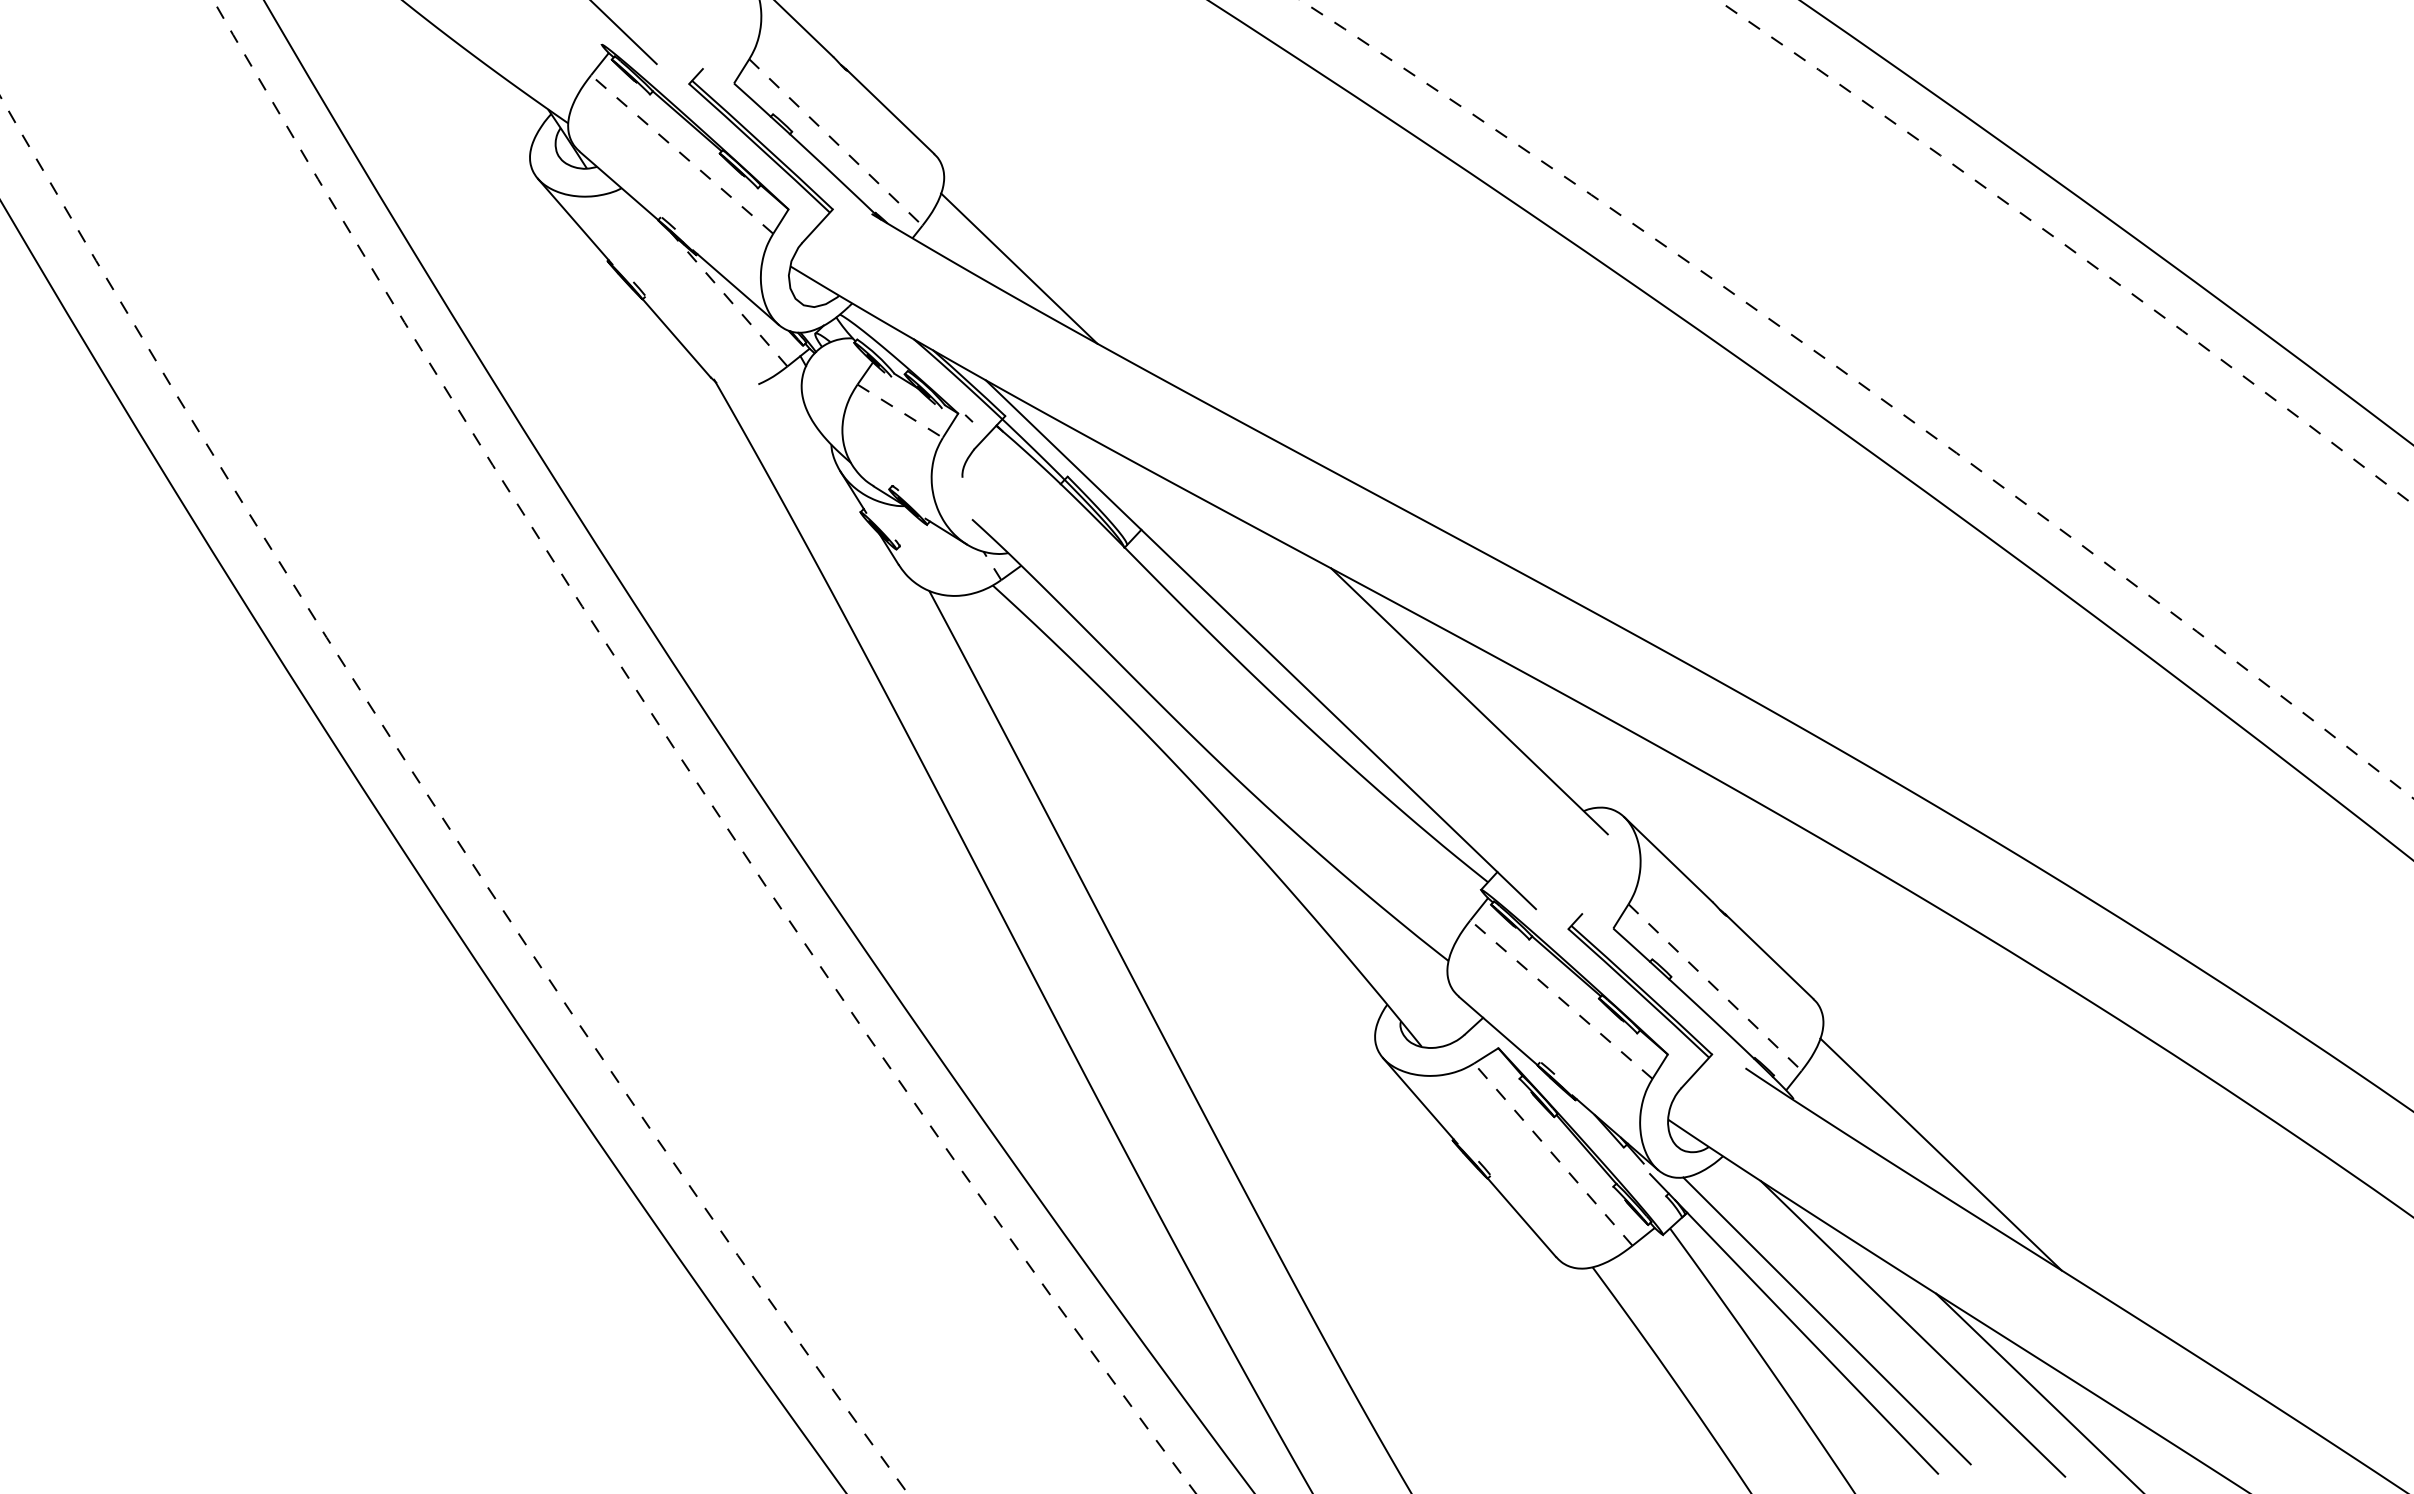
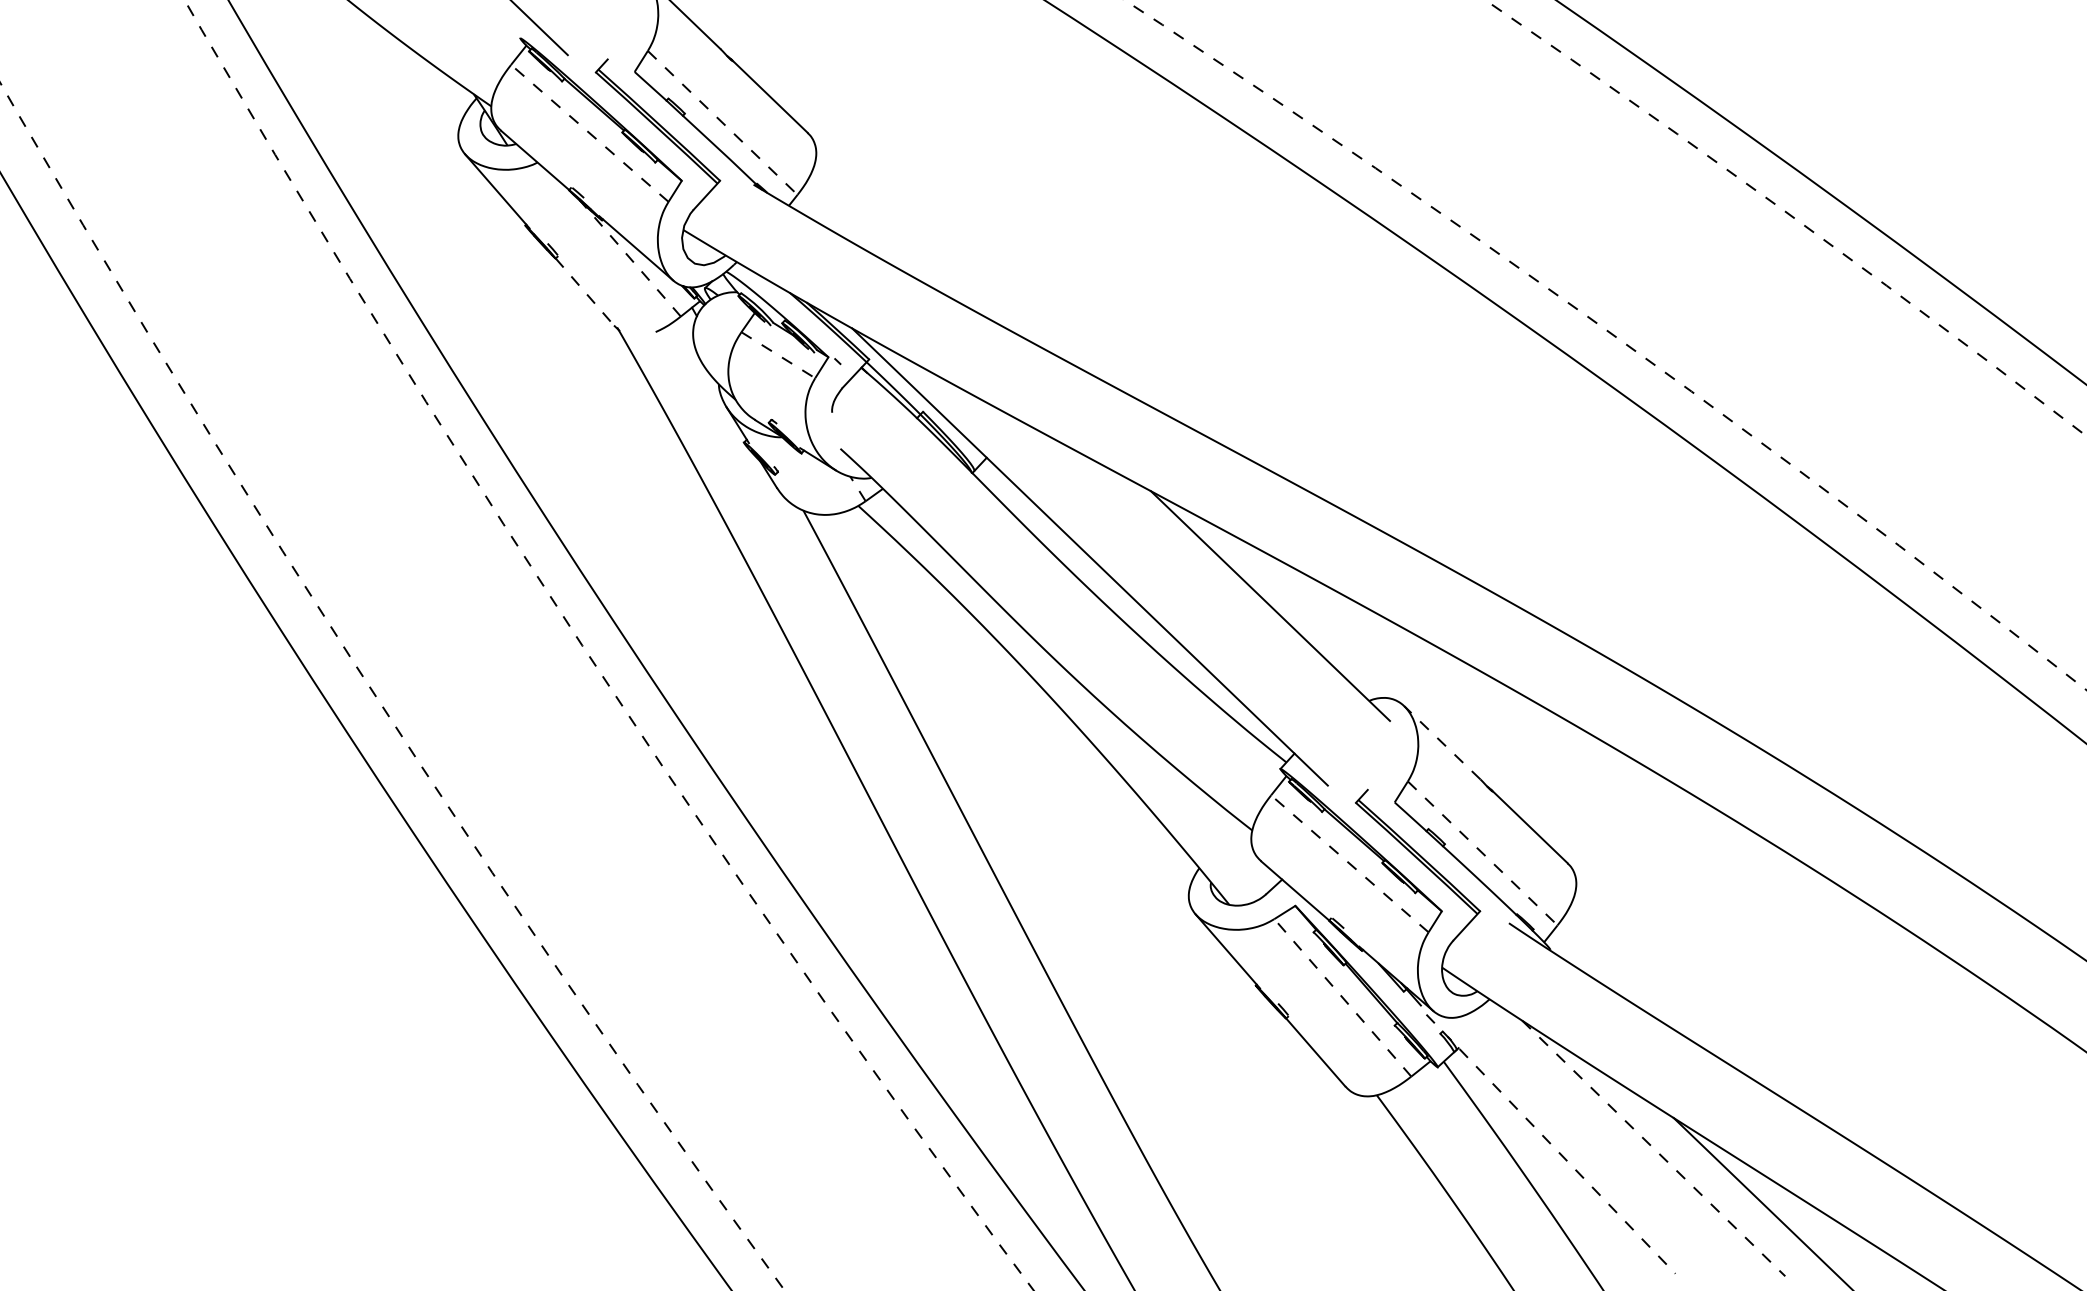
line: (1019, 268) -> (881, 231), removed
line: (676, 338) -> (584, 292), solid -> dashed
line: (1668, 859) -> (1442, 742), solid -> dashed
line: (1940, 1154) -> (1677, 997), removed
line: (1826, 1320) -> (1578, 1141), removed
line: (1794, 1323) -> (1551, 1143), solid -> dashed
line: (1913, 1329) -> (1654, 1149), solid -> dashed

